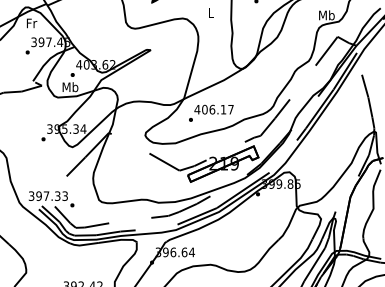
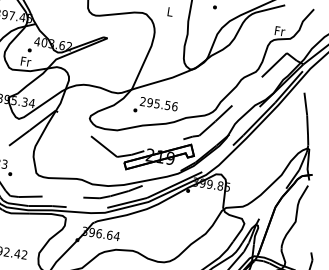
text: (326, 15) -> (279, 31), Mb -> Fr
text: (70, 87) -> (25, 61), Mb -> Fr
text: (213, 109) -> (158, 103), 406.17 -> 295.56

